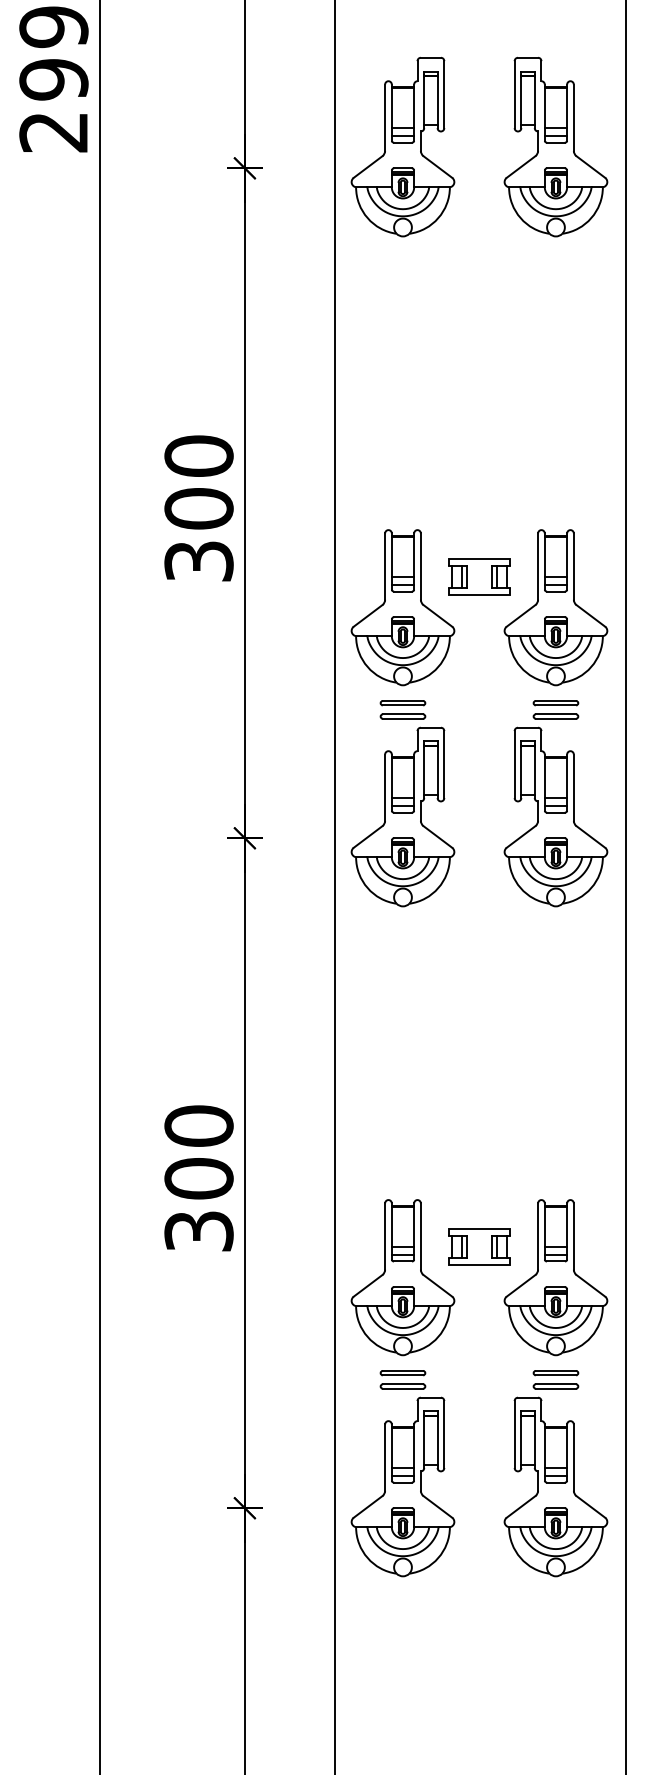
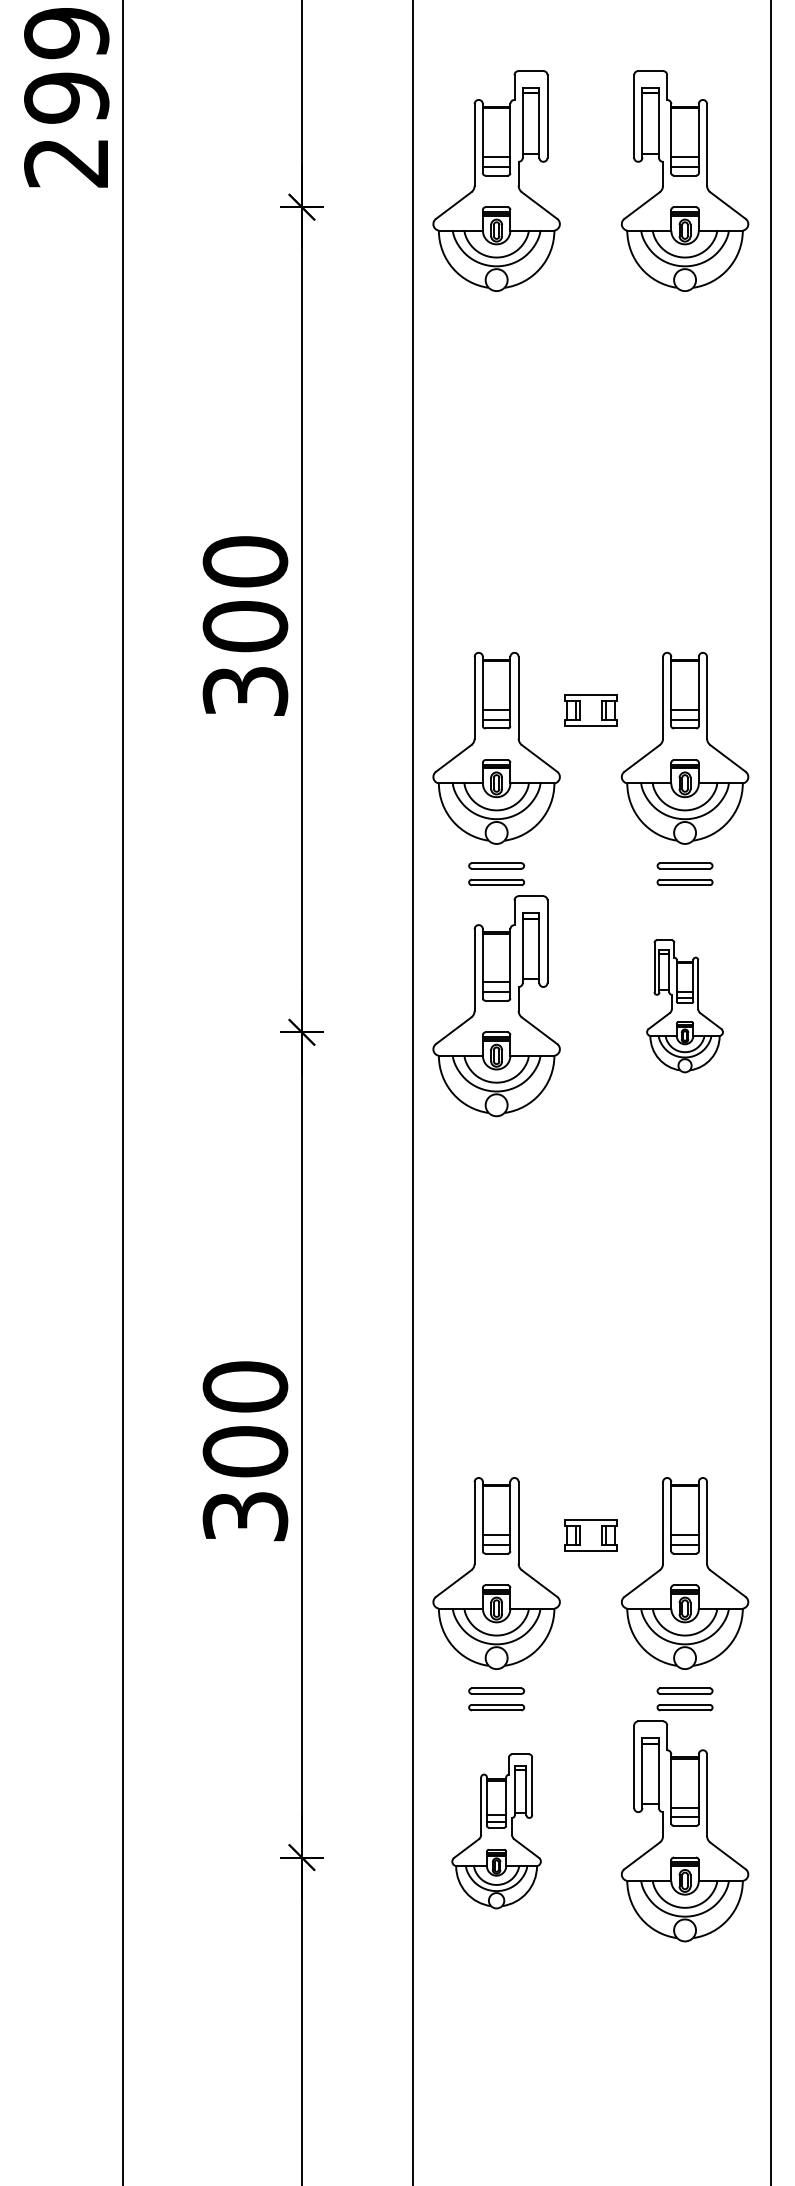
part: (479, 576) -> (590, 710), size x0.7
part: (555, 817) -> (684, 1006), size x0.6
part: (479, 1246) -> (590, 1535), size x0.7
part: (402, 1487) -> (496, 1831), size x0.7

